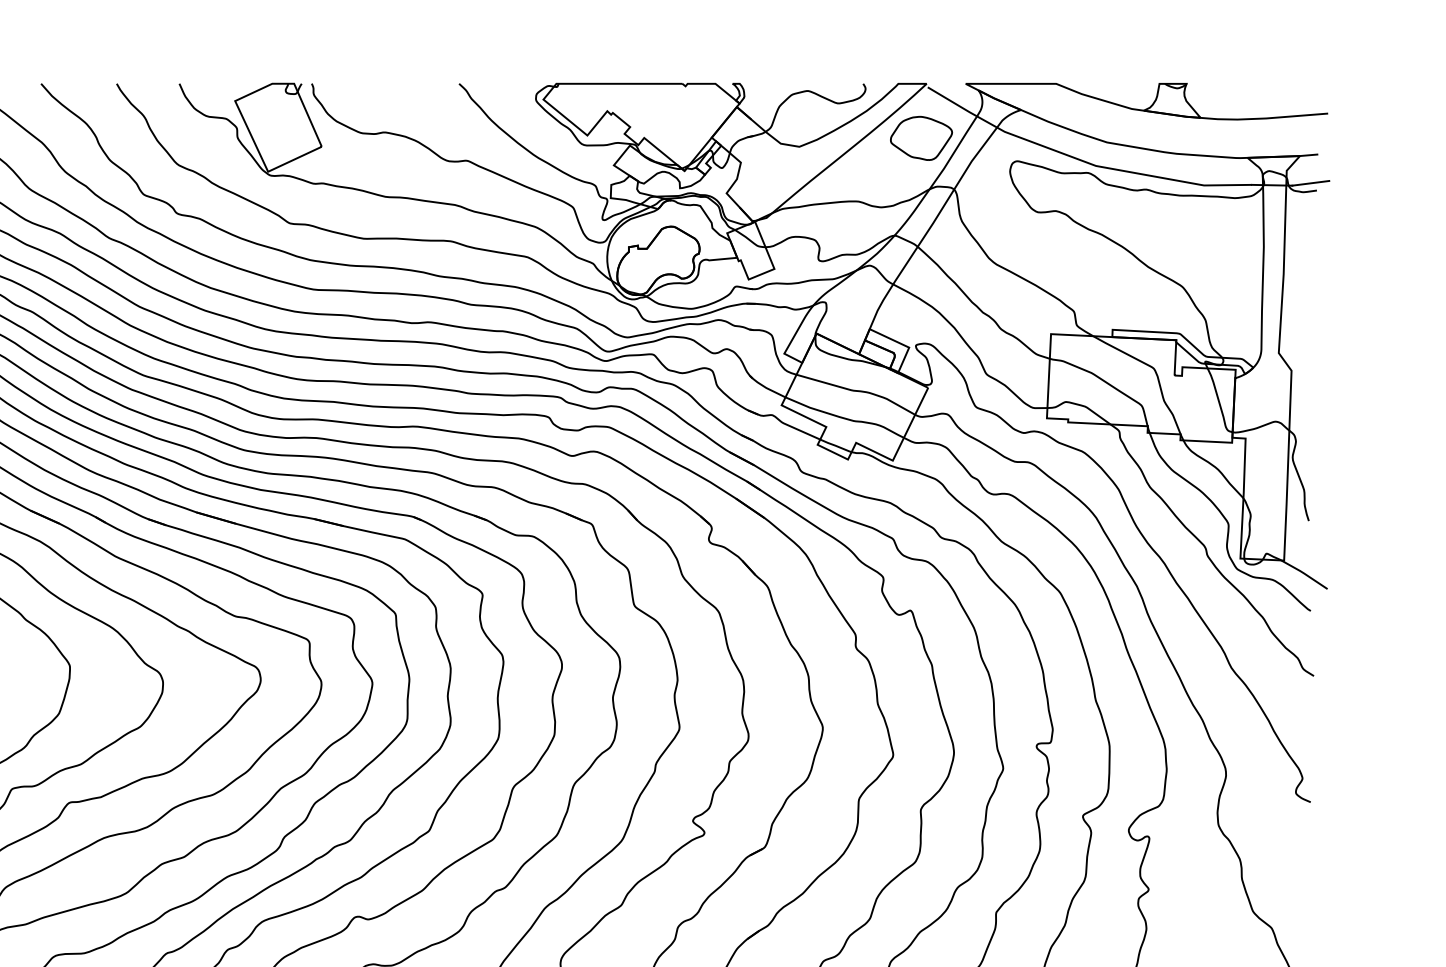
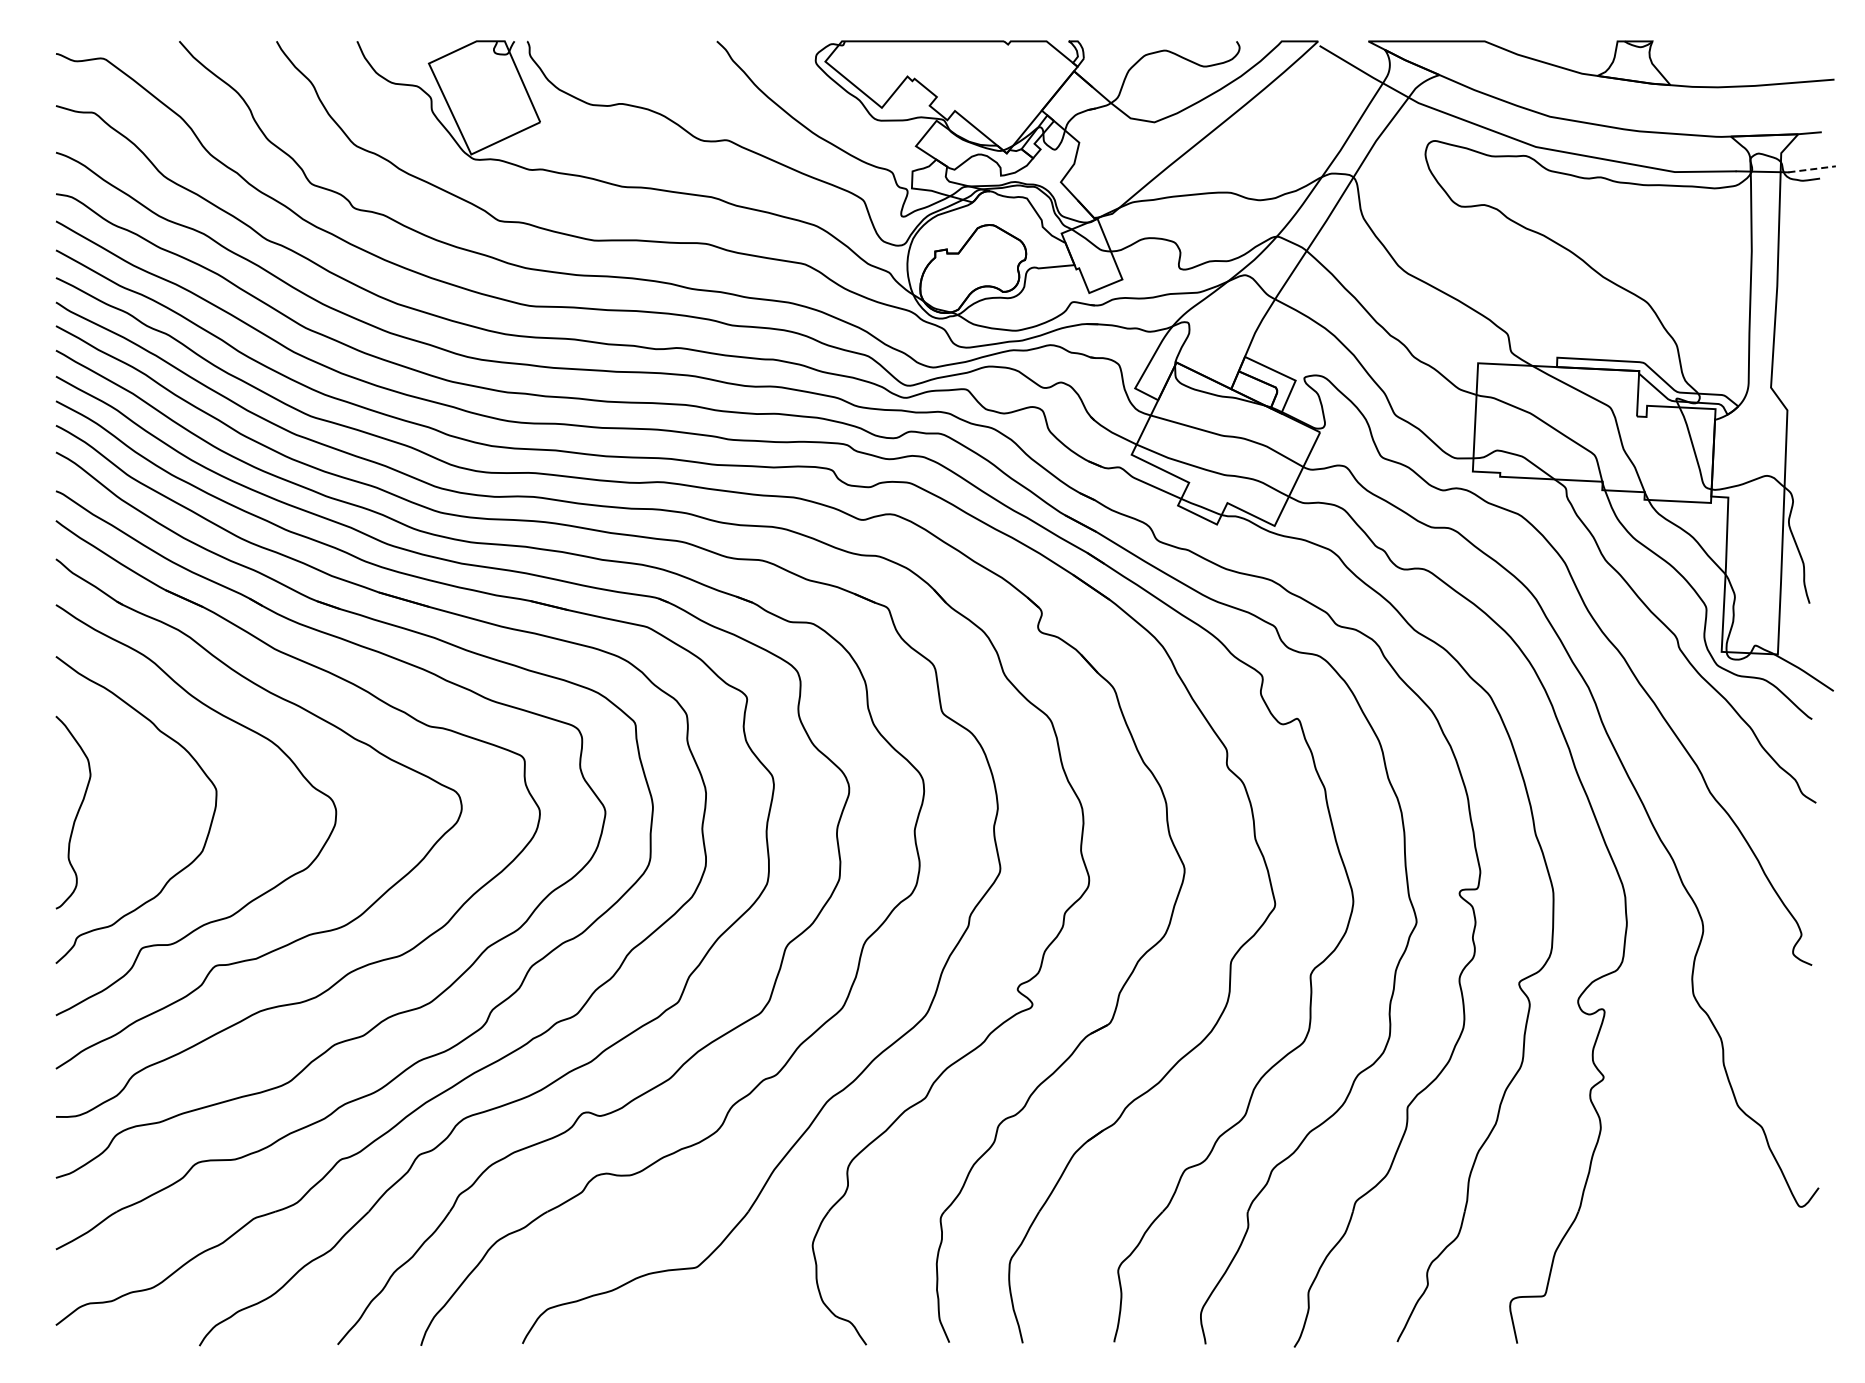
part: (921, 138) -> (1311, 111), removed
line: (1311, 183) -> (1812, 169), solid -> dashed

